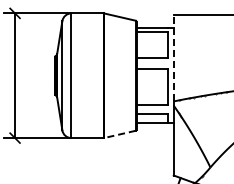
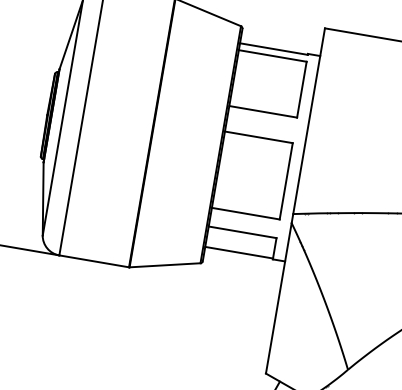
line: (173, 57) -> (308, 119), dashed -> solid
line: (119, 134) -> (164, 265), dashed -> solid

